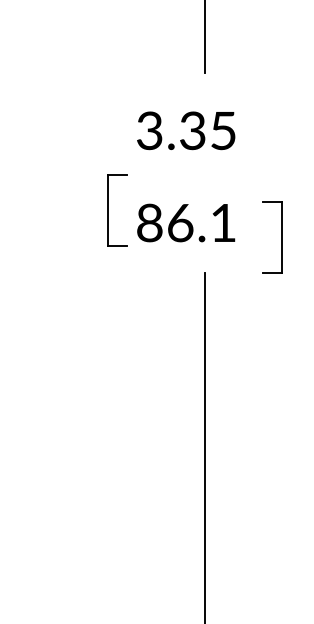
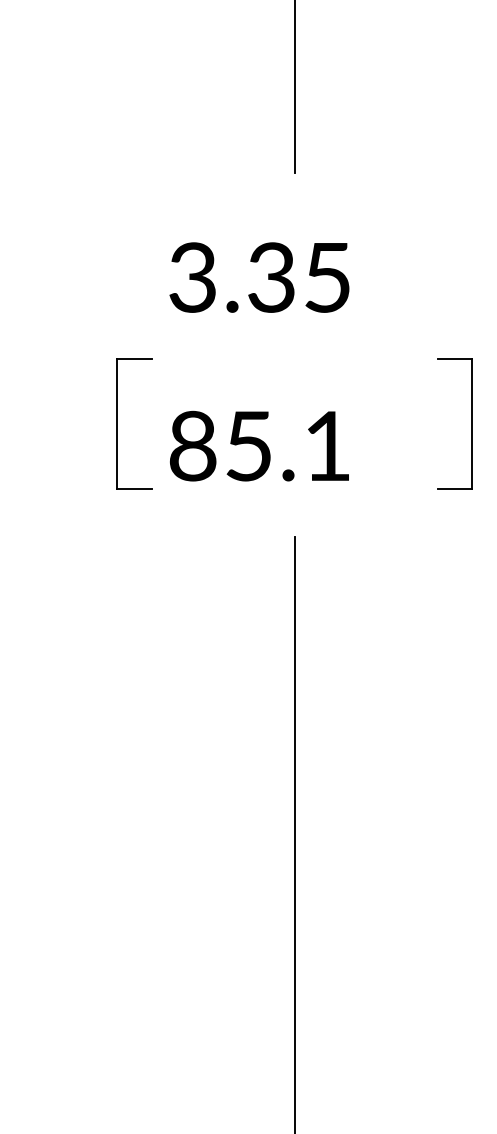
text: (180, 223) -> (249, 447), 86.1 -> 85.1
part: (281, 237) -> (472, 423), moved

